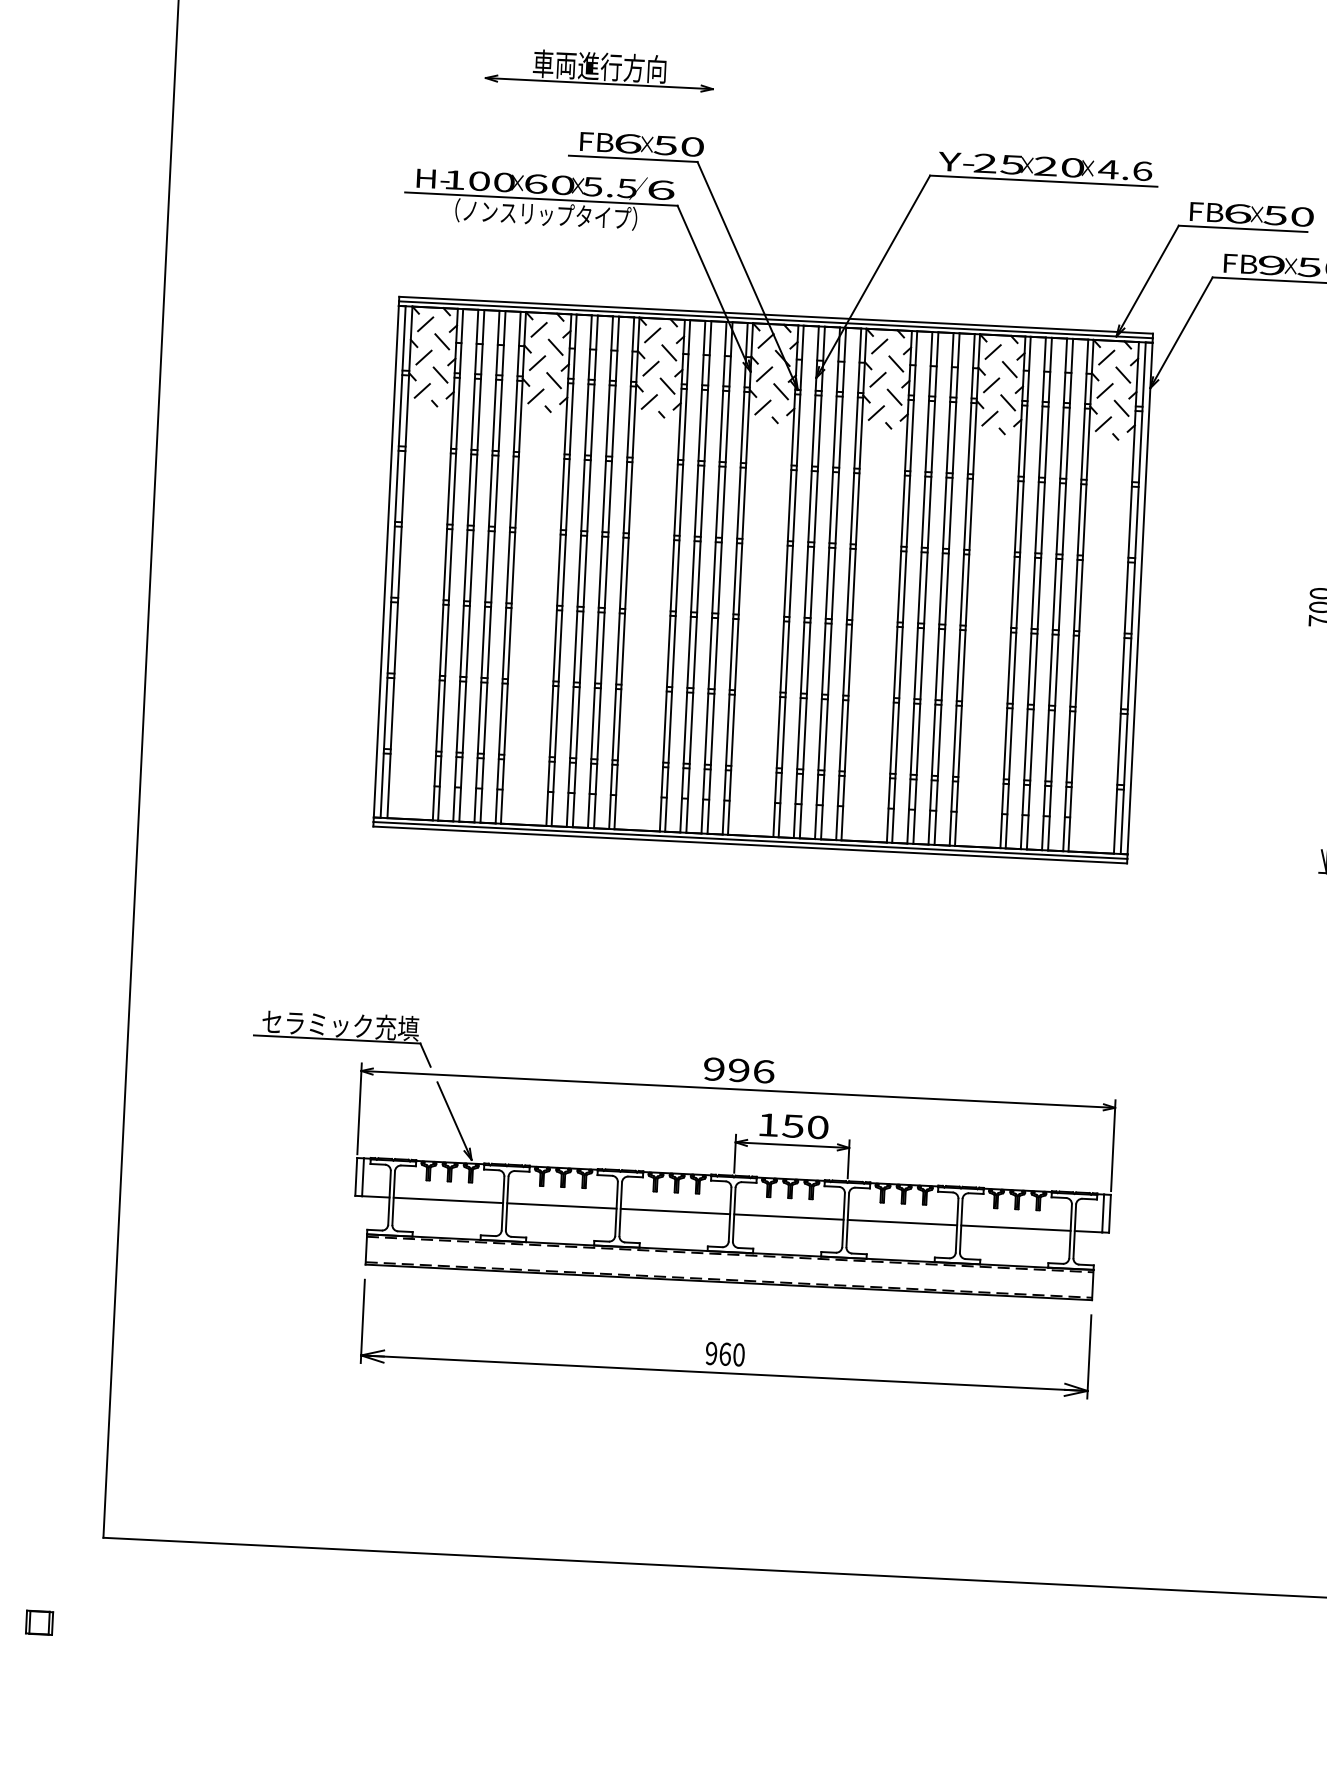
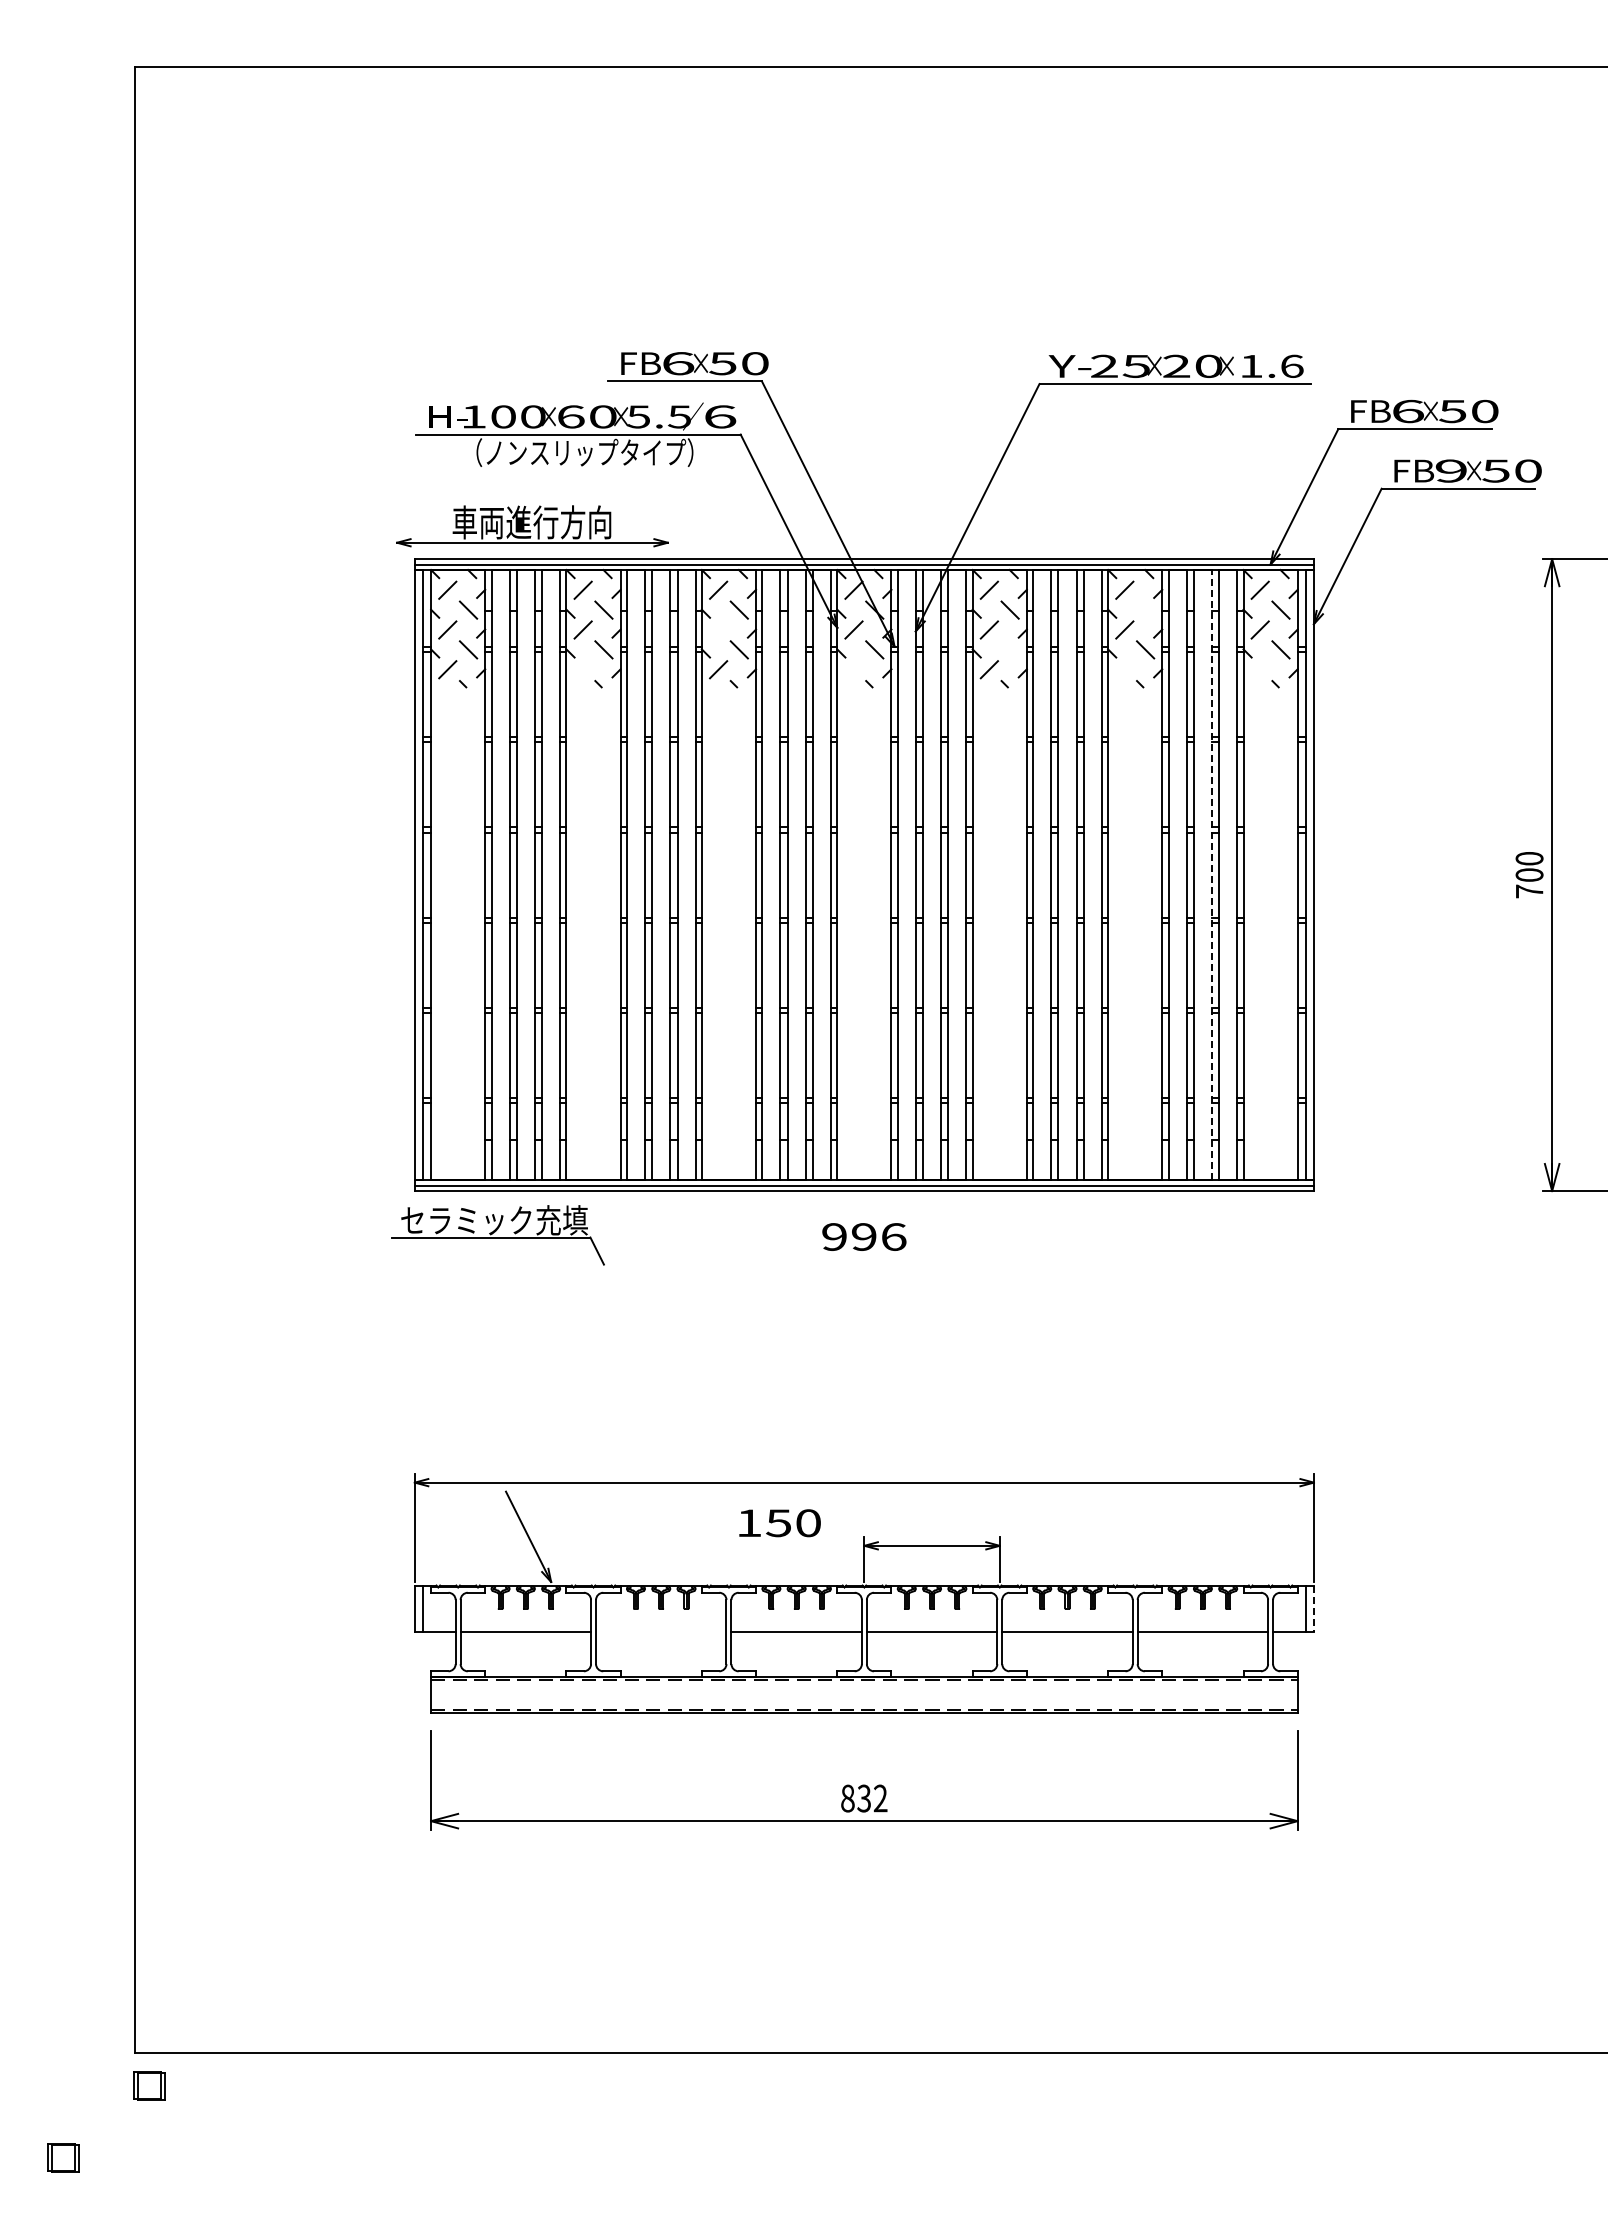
part: (600, 69) -> (532, 526), moved
text: (1108, 169) -> (1251, 366), 4.6 -> 1.6
line: (650, 368) -> (718, 629), removed
line: (1009, 369) -> (1145, 609), removed
line: (535, 396) -> (582, 669), removed
line: (894, 396) -> (1009, 649), removed
line: (762, 407) -> (853, 669), removed
line: (989, 418) -> (1124, 669), removed
line: (1102, 423) -> (1259, 669), removed
line: (1054, 593) -> (1211, 874), solid -> dashed
part: (342, 1038) -> (497, 1235), moved
text: (739, 1070) -> (864, 1236), moved
text: (793, 1126) -> (779, 1523), moved
line: (562, 1205) -> (661, 1631), removed
line: (1109, 1214) -> (1313, 1609), solid -> dashed
text: (725, 1354) -> (864, 1798), 960 -> 832
part: (114, 1565) -> (149, 2085), added

